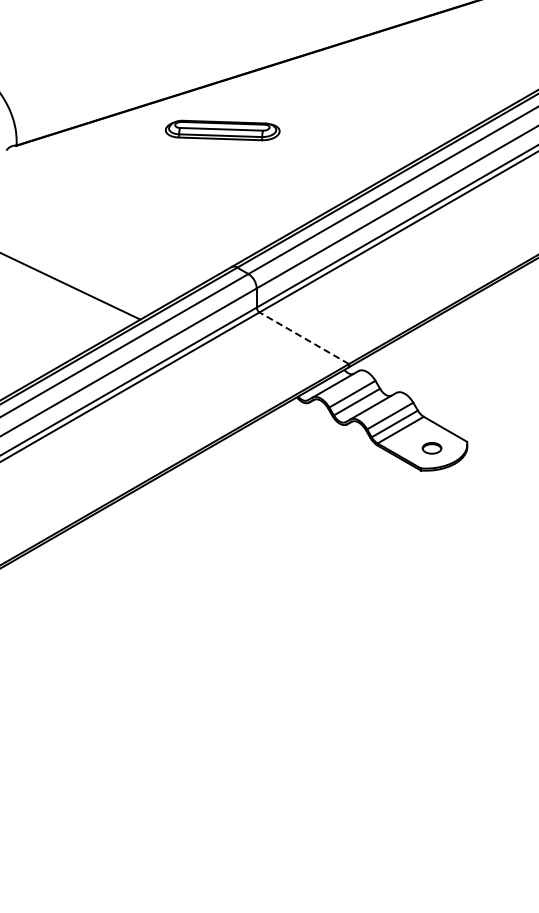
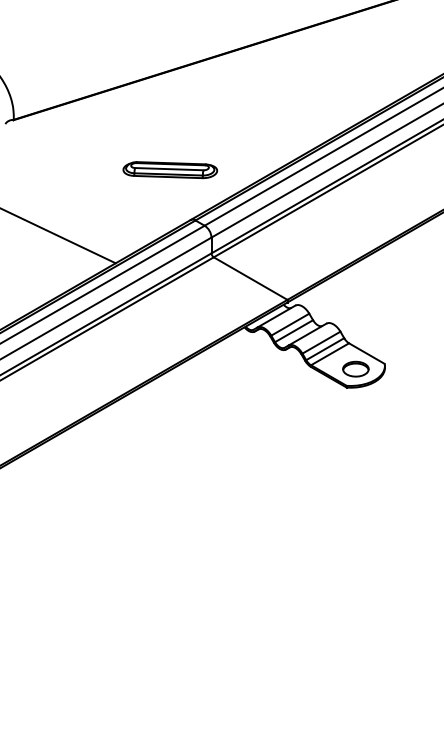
part: (222, 130) -> (170, 170), moved
line: (304, 338) -> (250, 278), dashed -> solid
part: (431, 448) -> (355, 369), size x1.67

